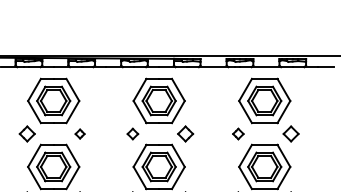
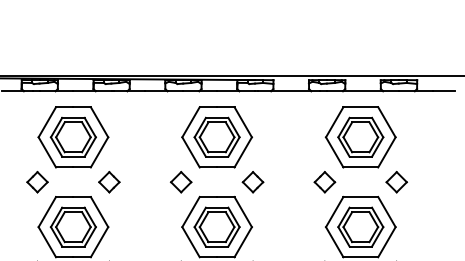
part: (80, 134) -> (109, 182), size x1.67
part: (133, 134) -> (181, 182), size x1.43
part: (238, 134) -> (324, 182), size x1.43

